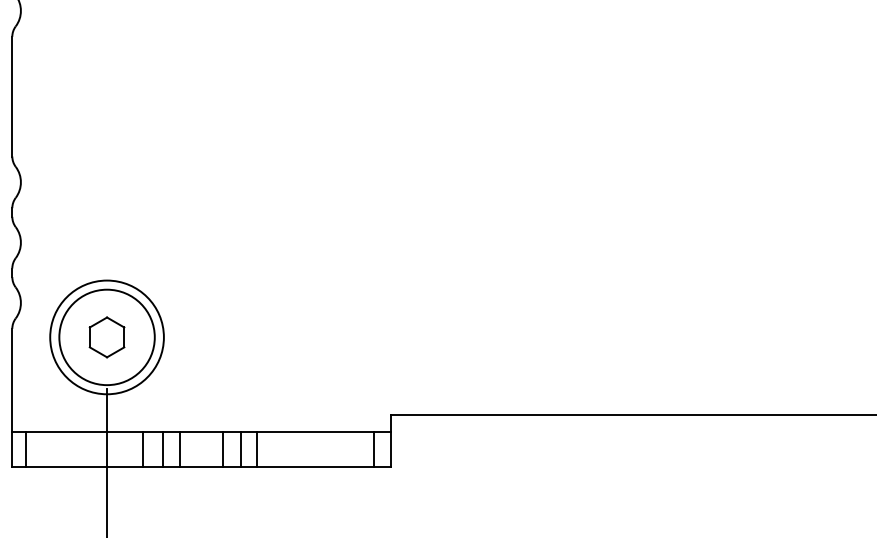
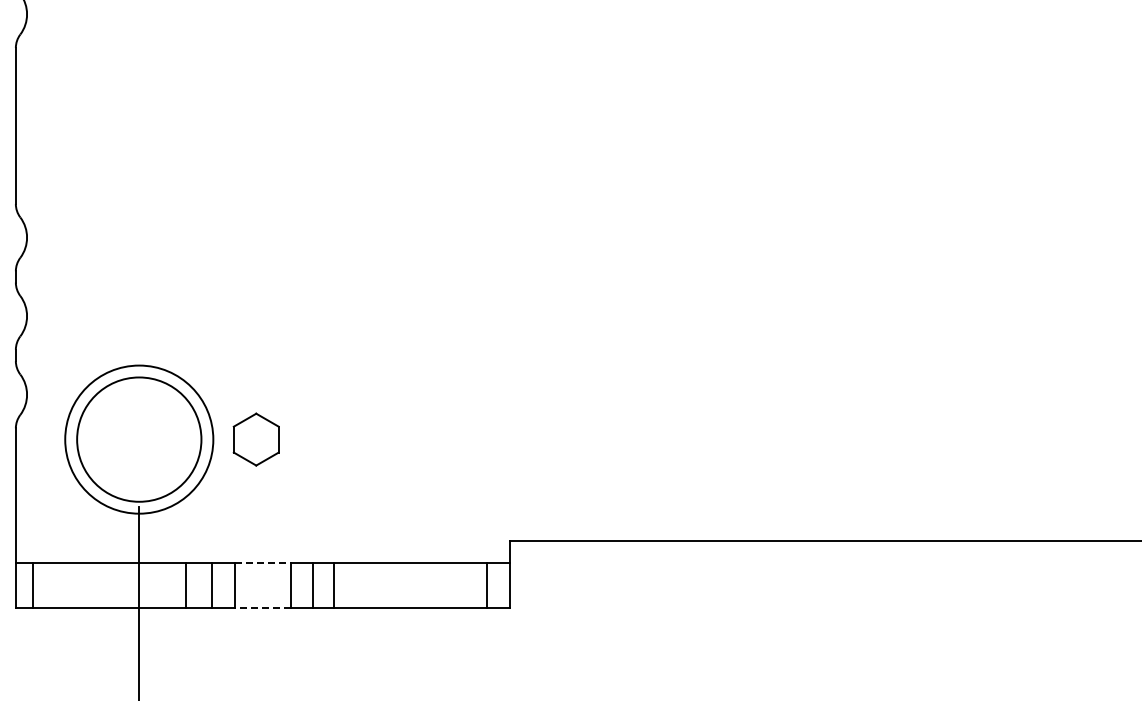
part: (106, 337) -> (255, 439), moved
line: (202, 432) -> (263, 563), solid -> dashed
line: (201, 466) -> (262, 607), solid -> dashed

